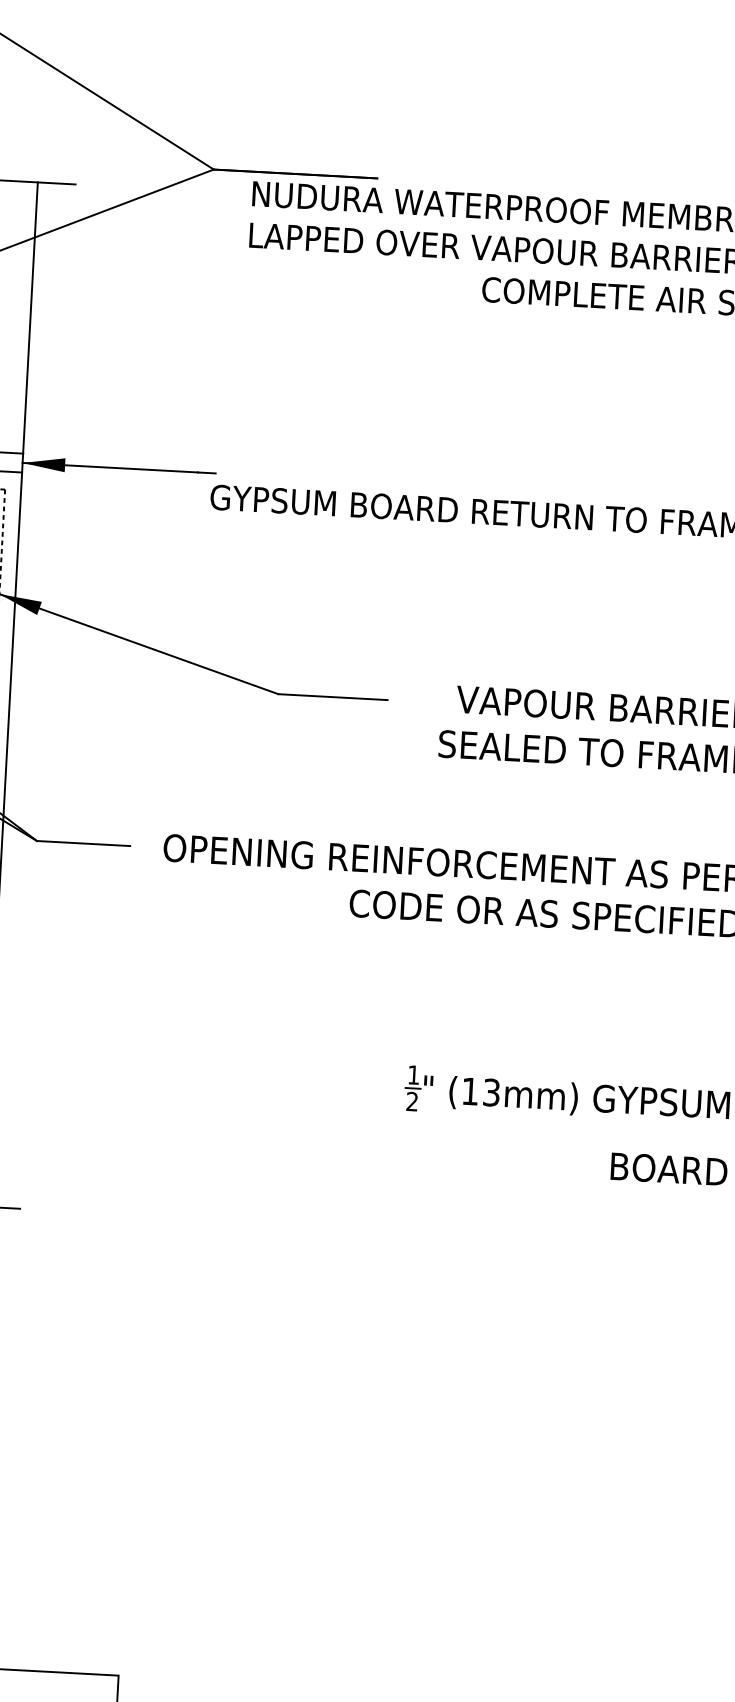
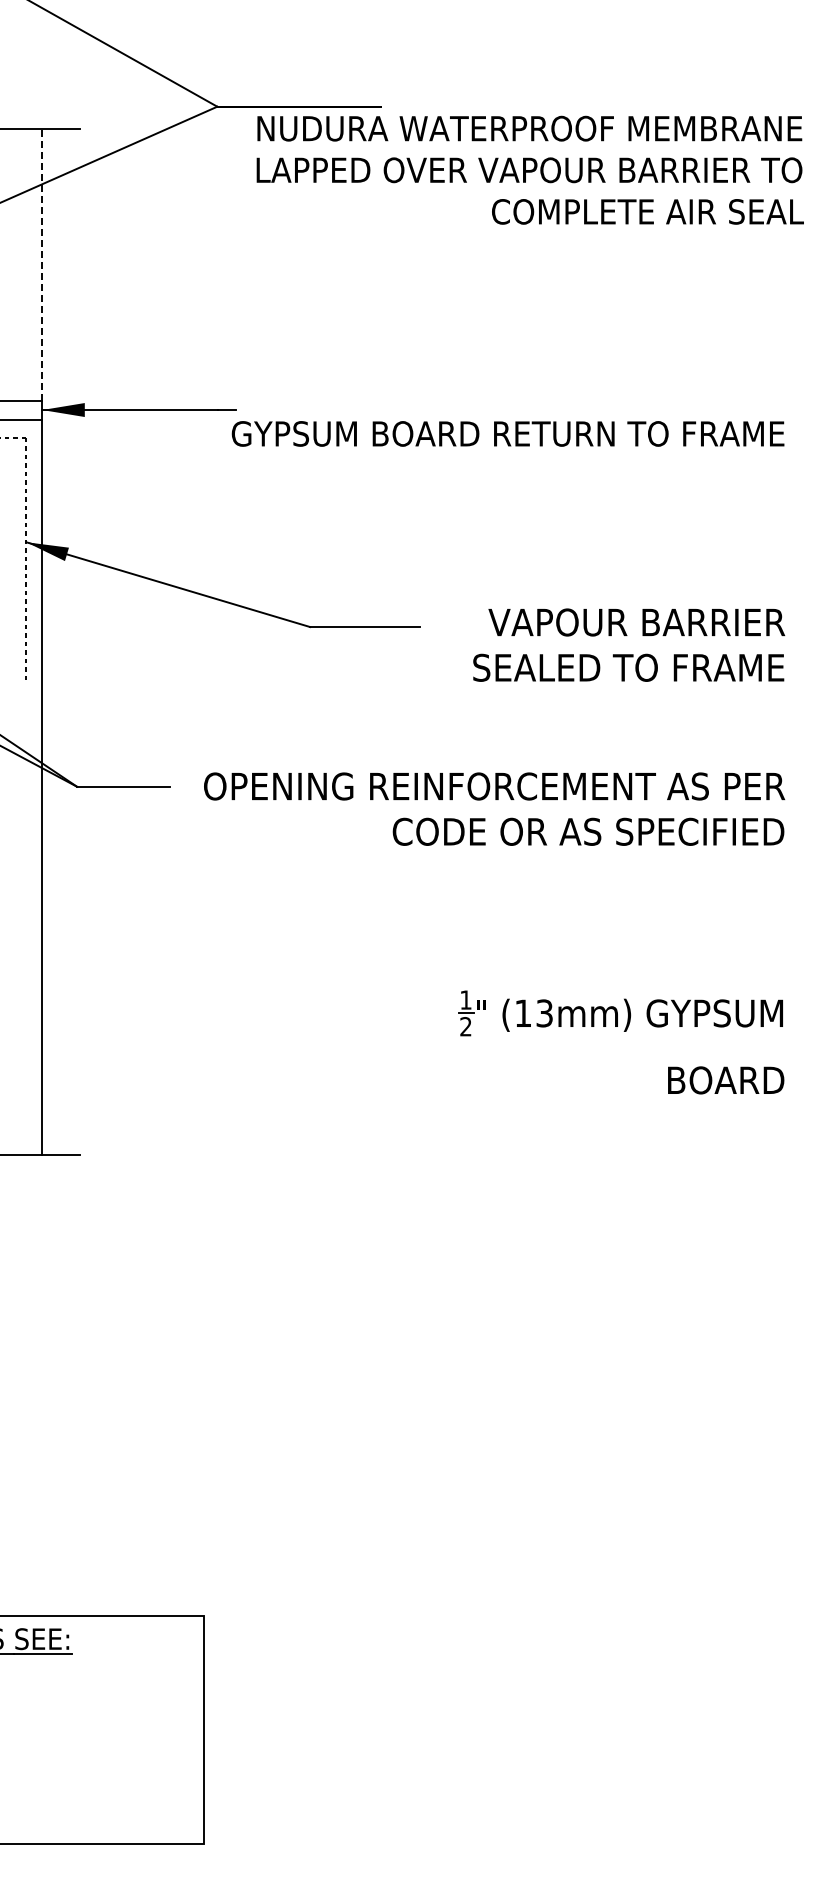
line: (30, 317) -> (42, 264), solid -> dashed

